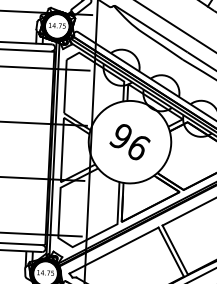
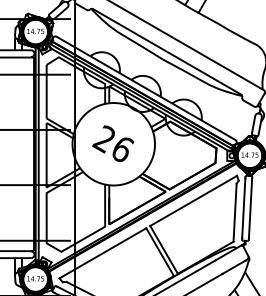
text: (119, 136) -> (103, 139), 96 -> 26

